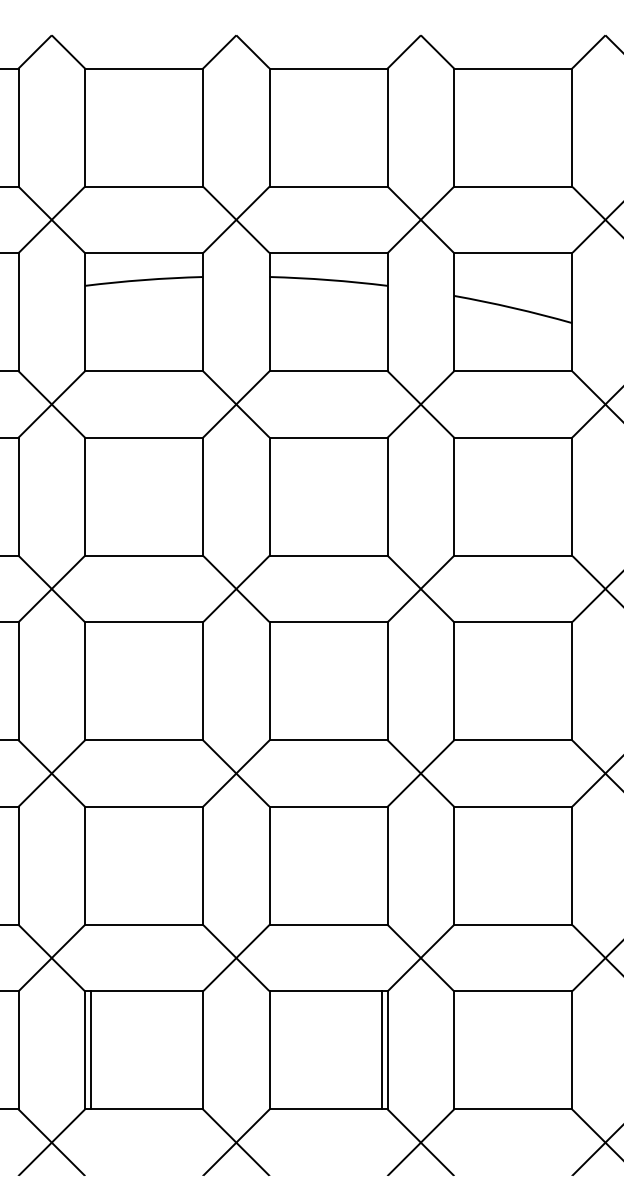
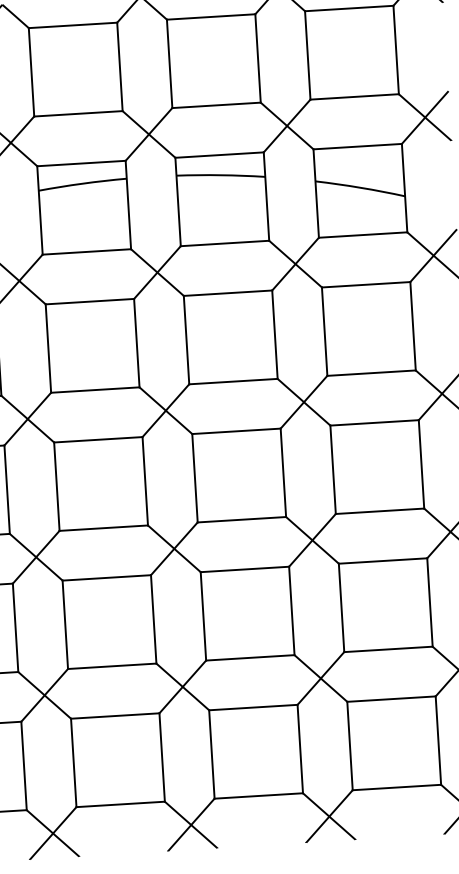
line: (91, 1050) -> (78, 762), removed
line: (381, 1050) -> (295, 749), removed

